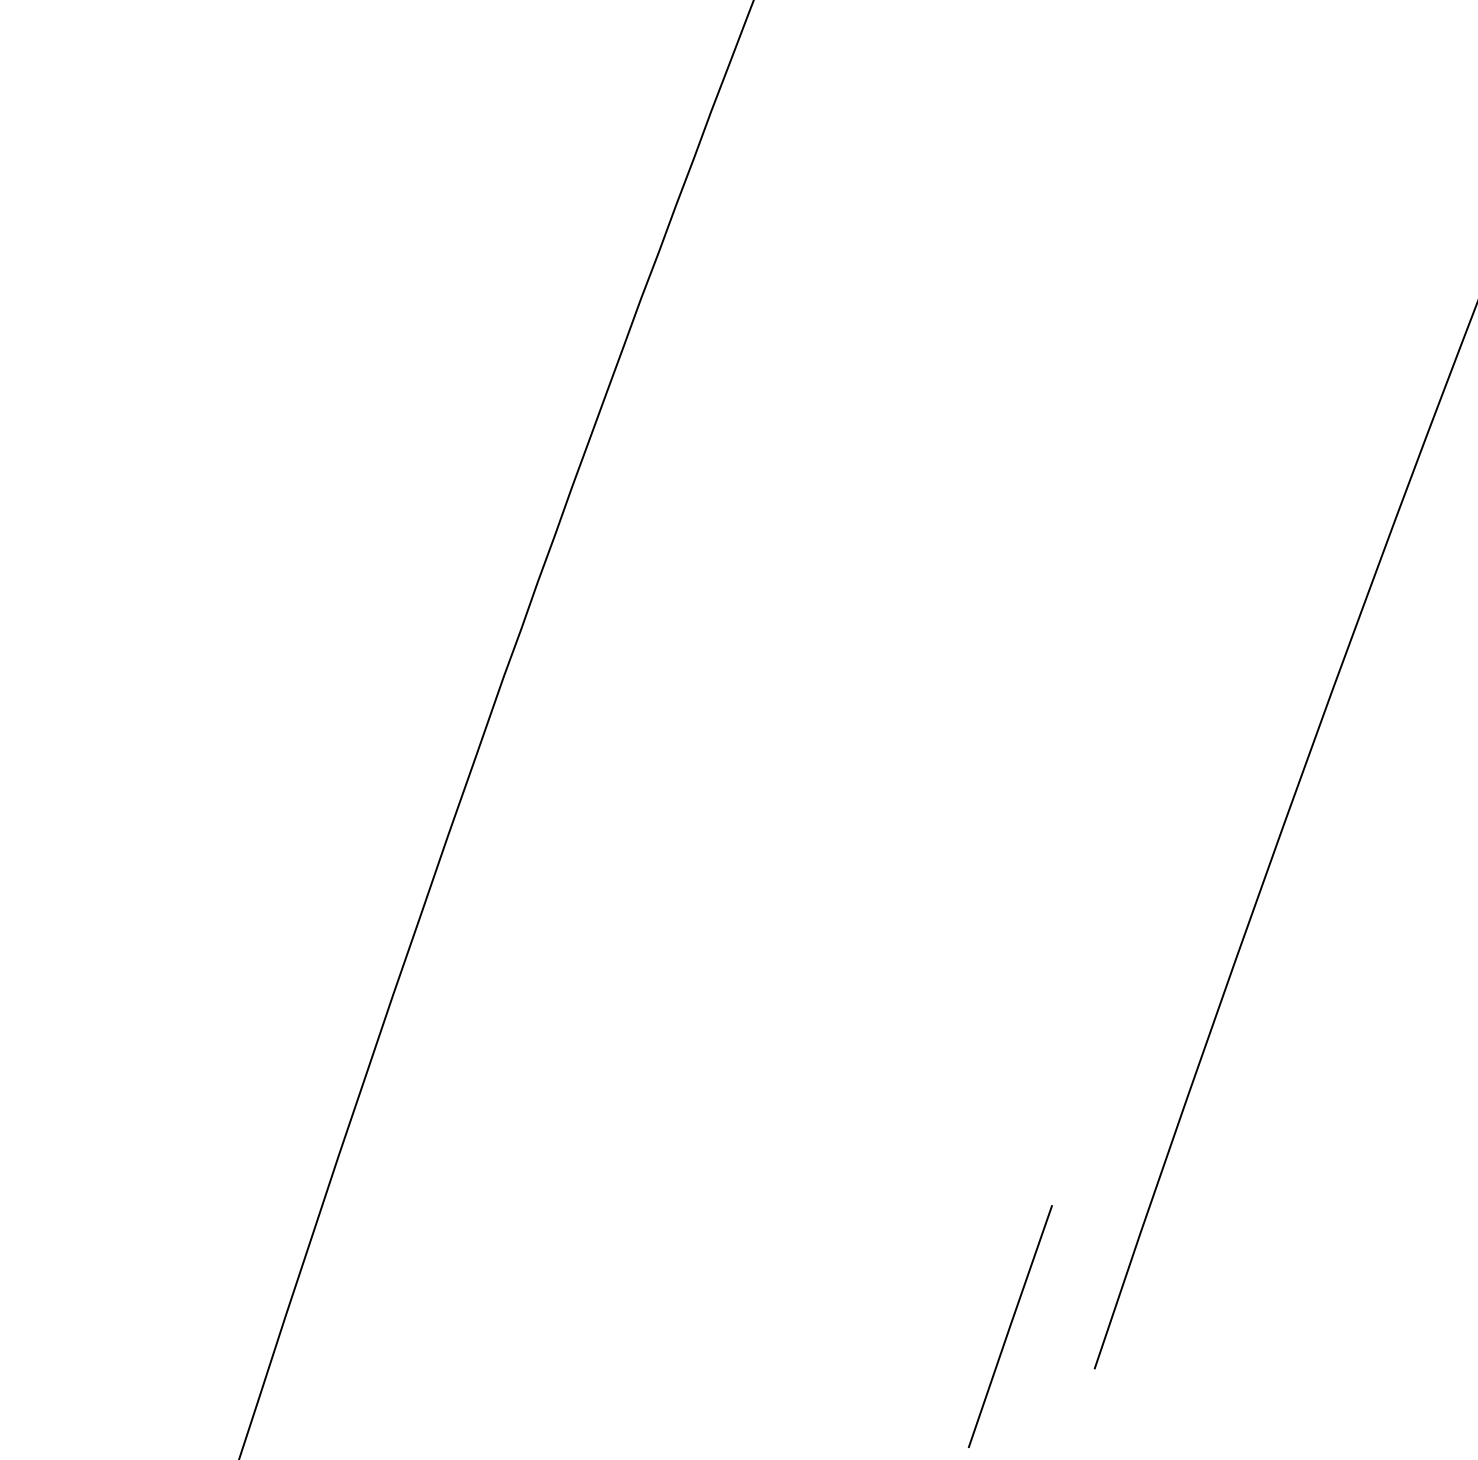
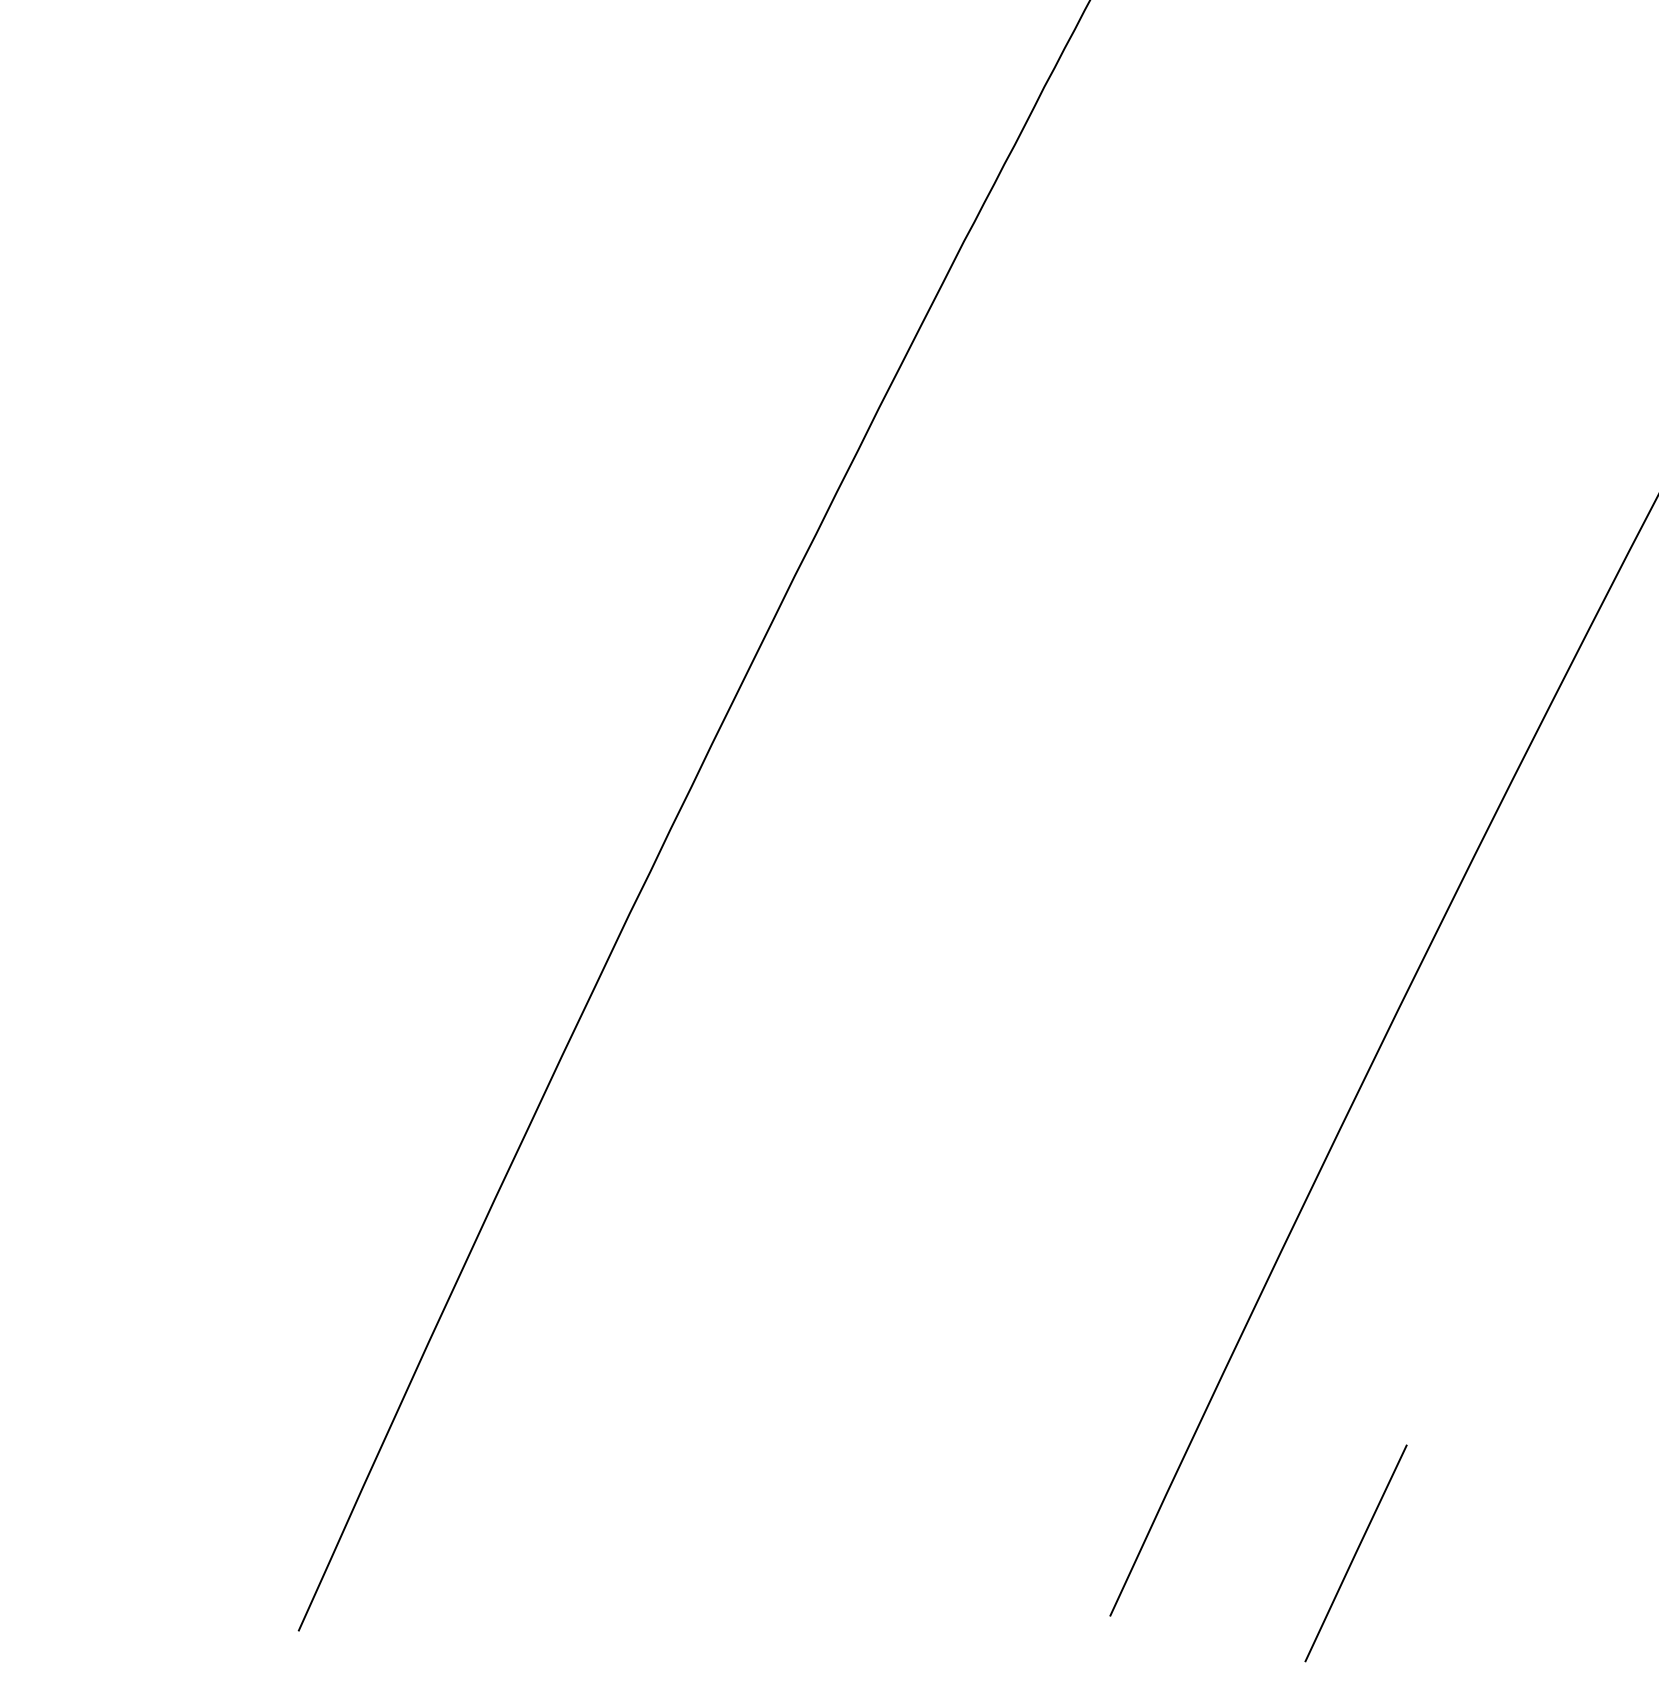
line: (1009, 1326) -> (1355, 1553), moved

